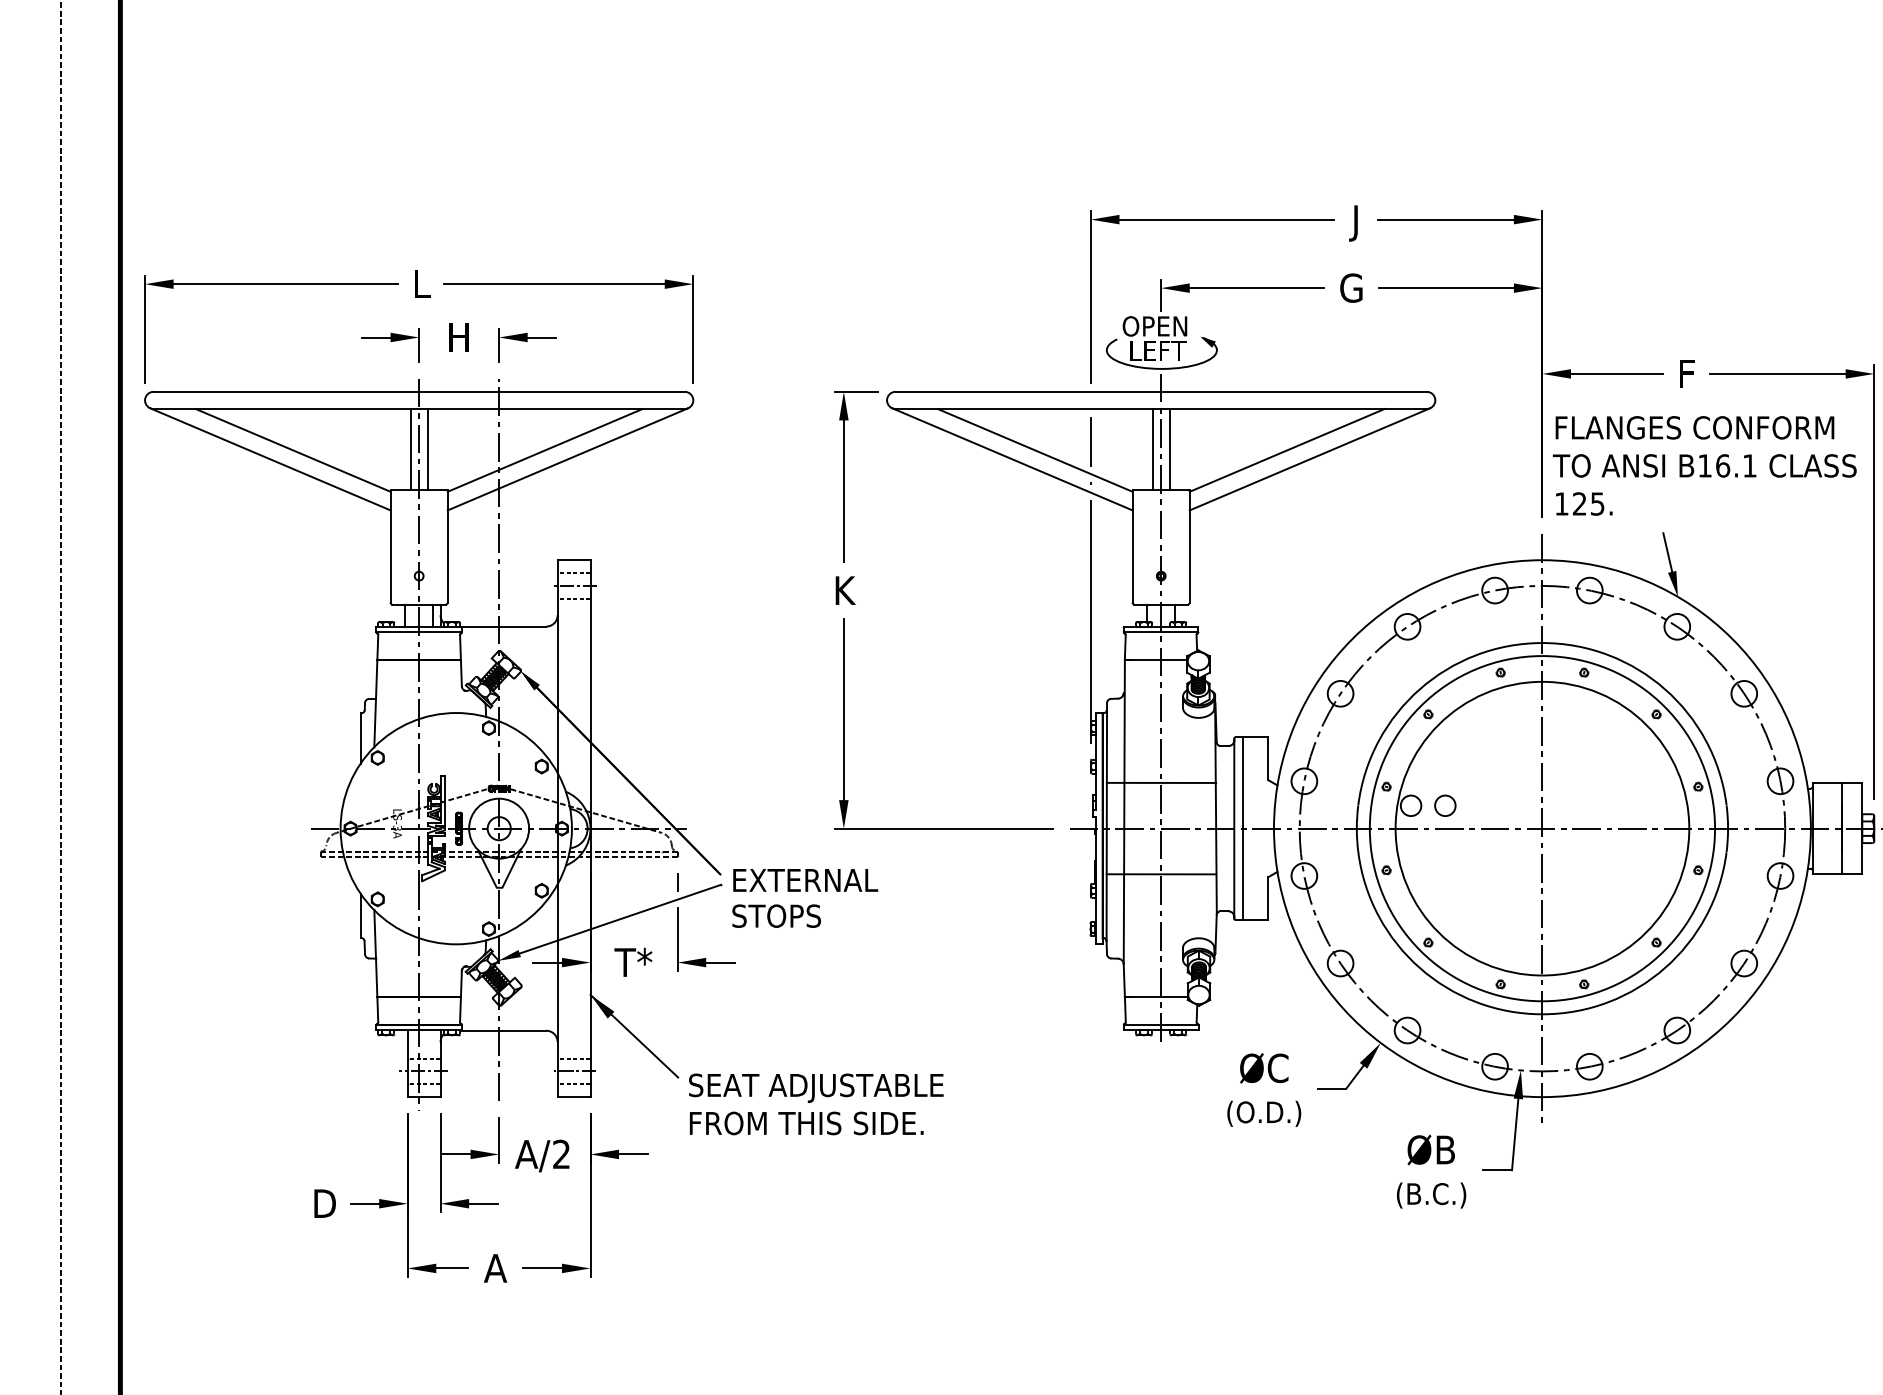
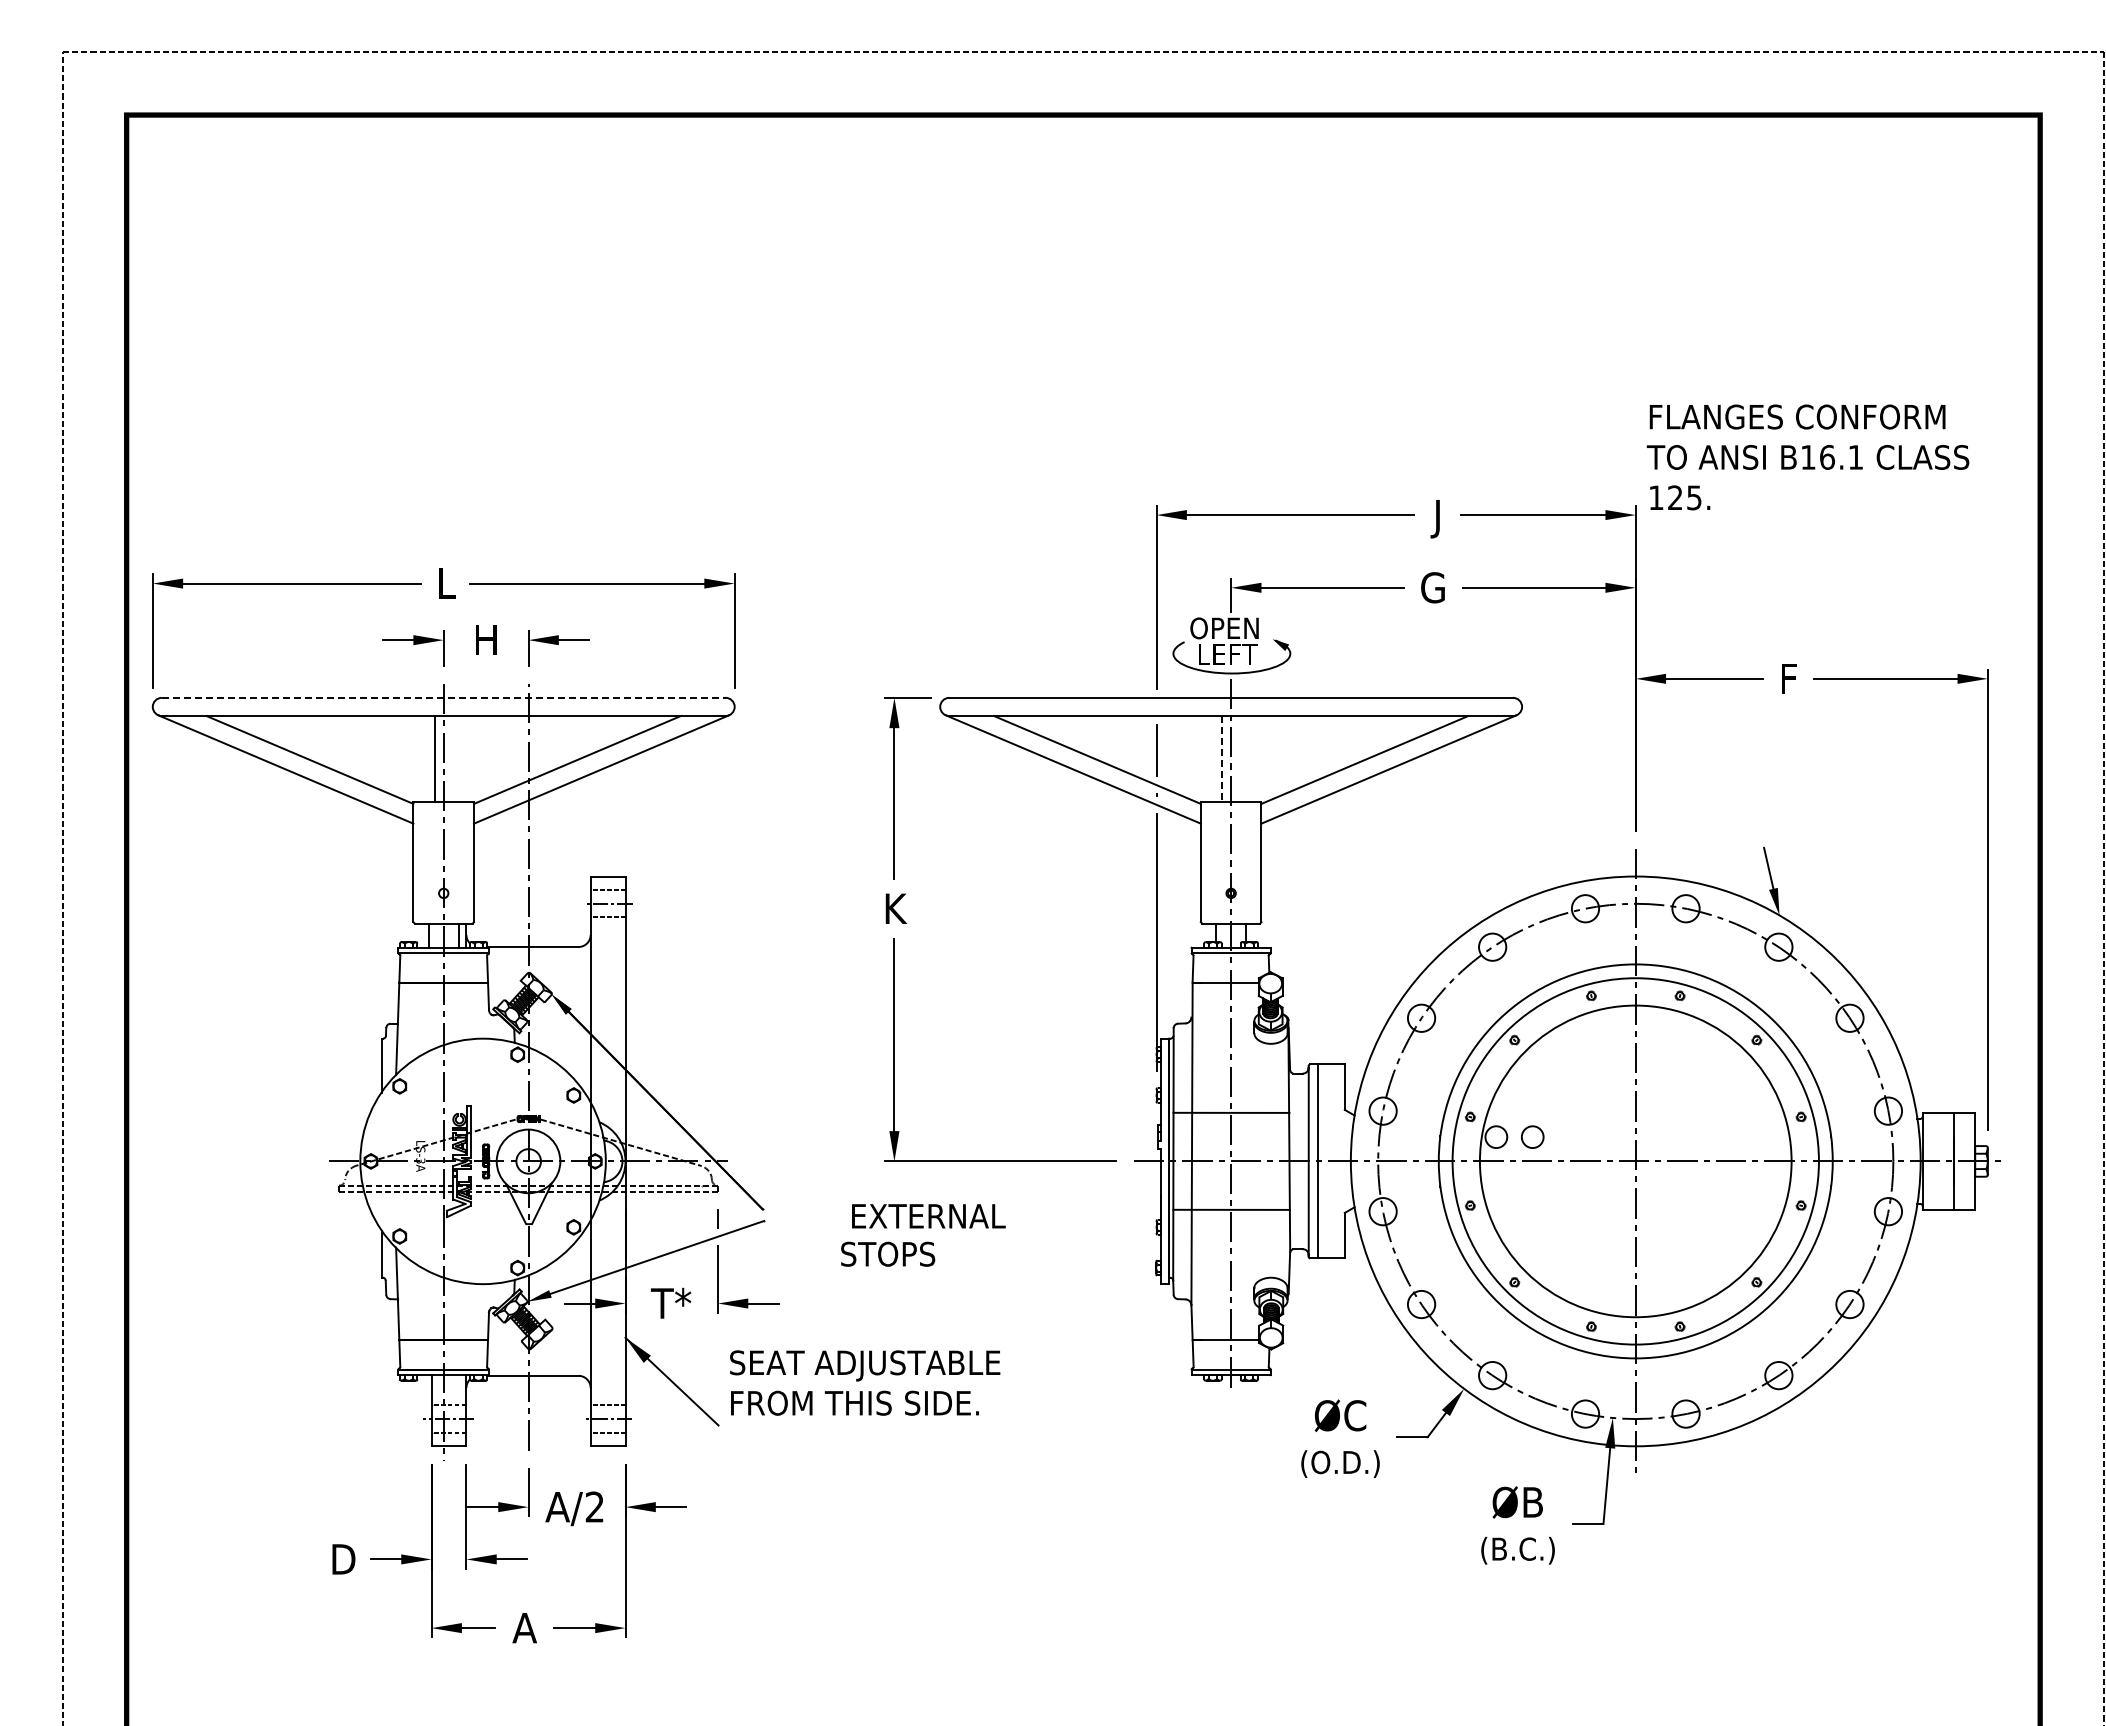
line: (418, 391) -> (443, 697), solid -> dashed
line: (427, 449) -> (452, 759), removed
line: (1153, 449) -> (1222, 759), solid -> dashed
line: (1169, 449) -> (1240, 759), removed
text: (1704, 465) -> (1807, 457), moved
text: (805, 880) -> (928, 1216), moved
text: (777, 915) -> (888, 1253), moved
text: (816, 1103) -> (865, 1382), moved

